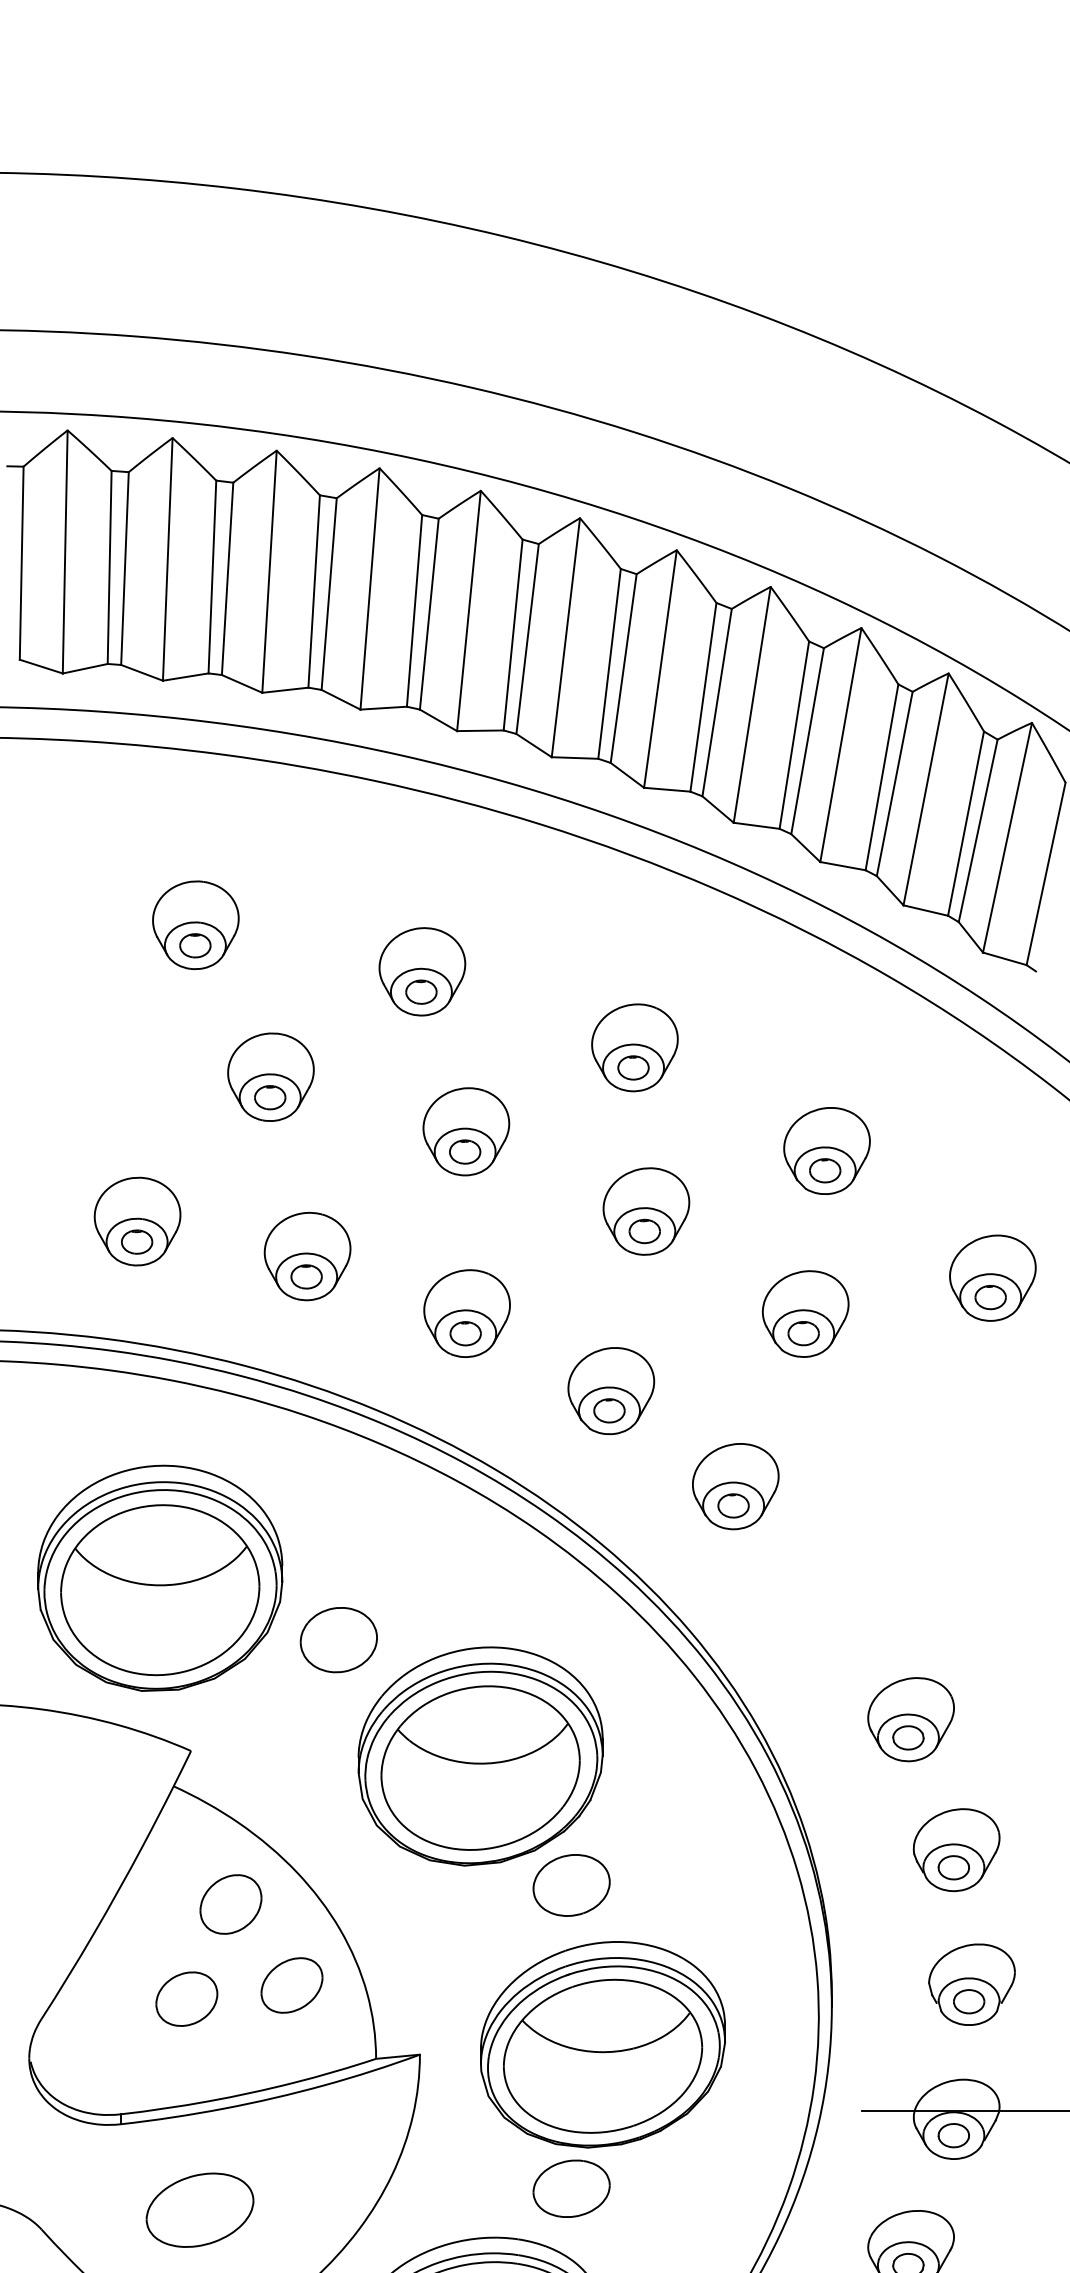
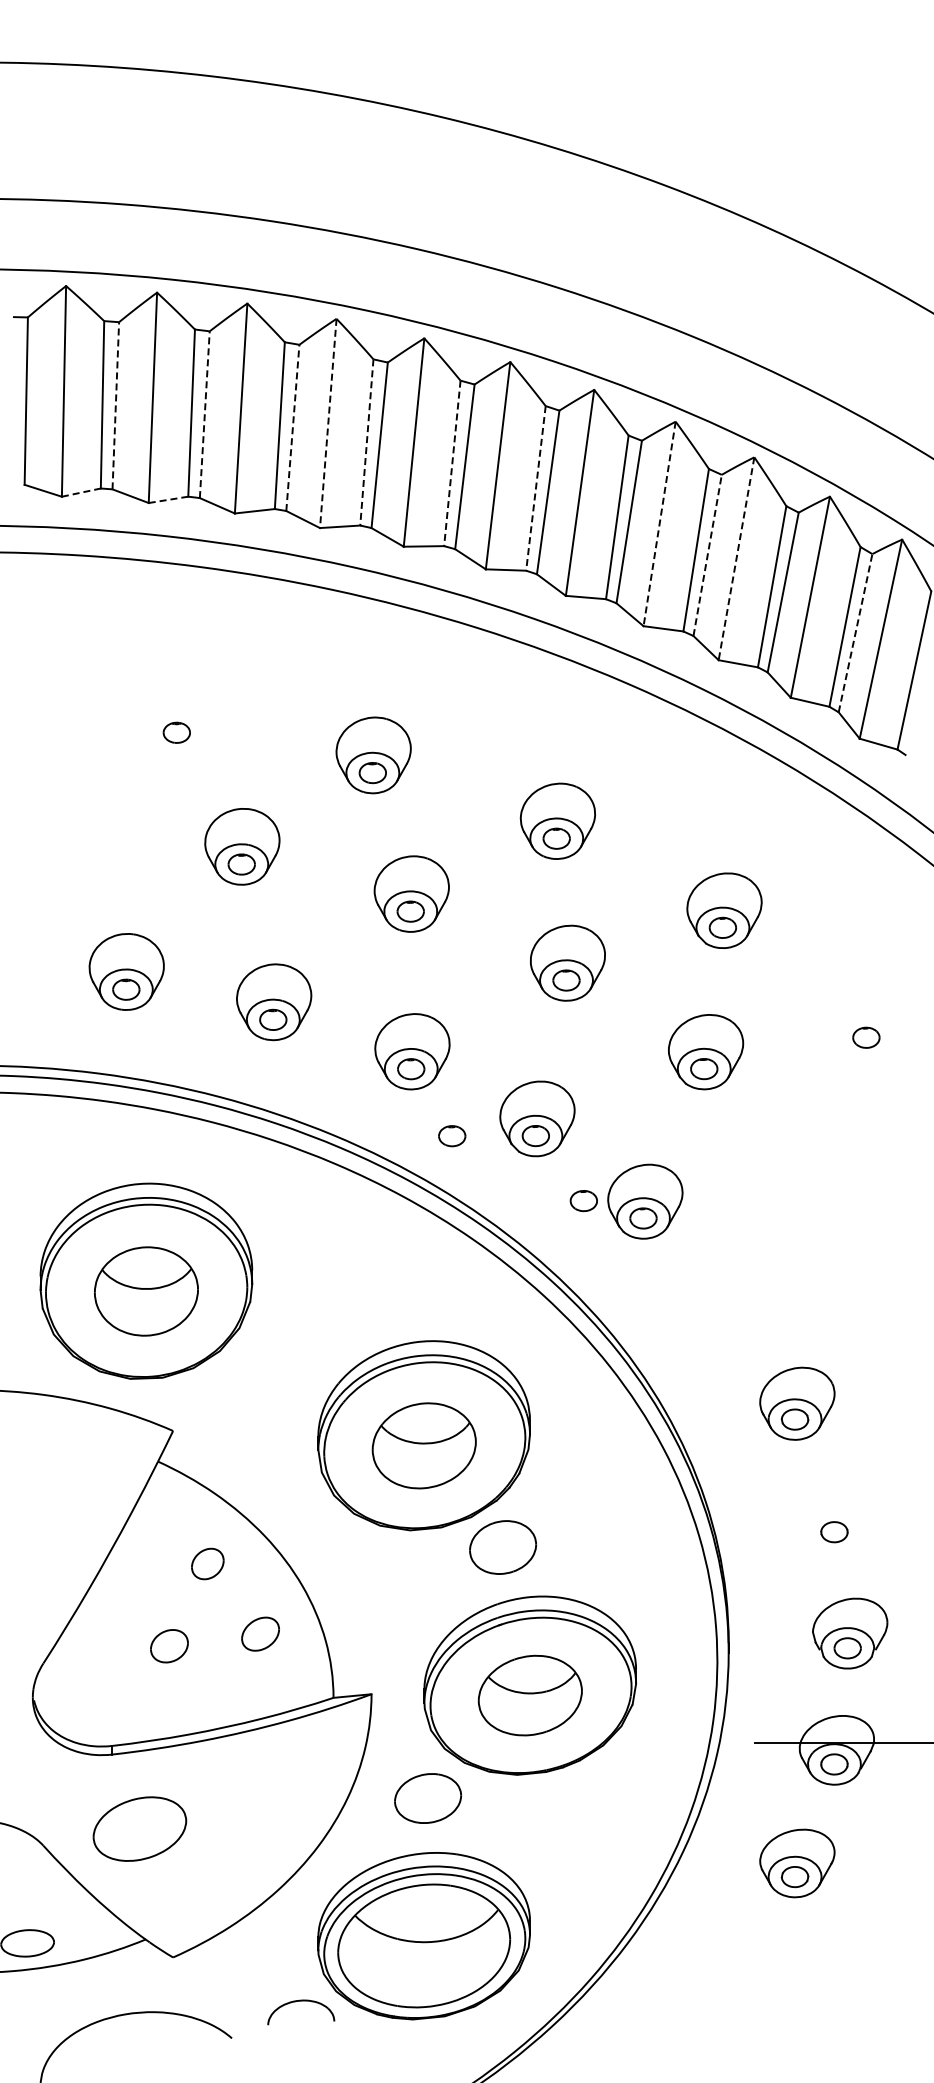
line: (124, 568) -> (115, 405), solid -> dashed
line: (227, 578) -> (204, 414), solid -> dashed
line: (370, 589) -> (328, 423), solid -> dashed
line: (328, 593) -> (292, 427), solid -> dashed
line: (414, 610) -> (366, 442), solid -> dashed
line: (513, 635) -> (452, 463), solid -> dashed
line: (609, 663) -> (535, 488), solid -> dashed
line: (85, 668) -> (81, 492), solid -> dashed
line: (186, 676) -> (169, 499), solid -> dashed
line: (752, 705) -> (659, 524), solid -> dashed
line: (807, 741) -> (707, 555), solid -> dashed
line: (840, 744) -> (736, 558), solid -> dashed
line: (978, 831) -> (855, 633), solid -> dashed
part: (196, 924) -> (177, 714), removed
part: (993, 1277) -> (868, 1020), removed
part: (513, 1411) -> (452, 1136), added
part: (664, 1486) -> (583, 1201), added
part: (160, 1590) -> (146, 1291), size x0.6
part: (339, 1639) -> (301, 1334), removed
part: (481, 1767) -> (424, 1445), size x0.6
part: (956, 1849) -> (836, 1516), removed
part: (230, 1903) -> (207, 1563), size x0.6
part: (291, 1984) -> (260, 1633), size x0.7
part: (186, 1999) -> (169, 1646), size x0.7
part: (603, 2056) -> (530, 1695), size x0.6
part: (570, 2188) -> (427, 1798), moved
part: (199, 2209) -> (139, 1828), moved

